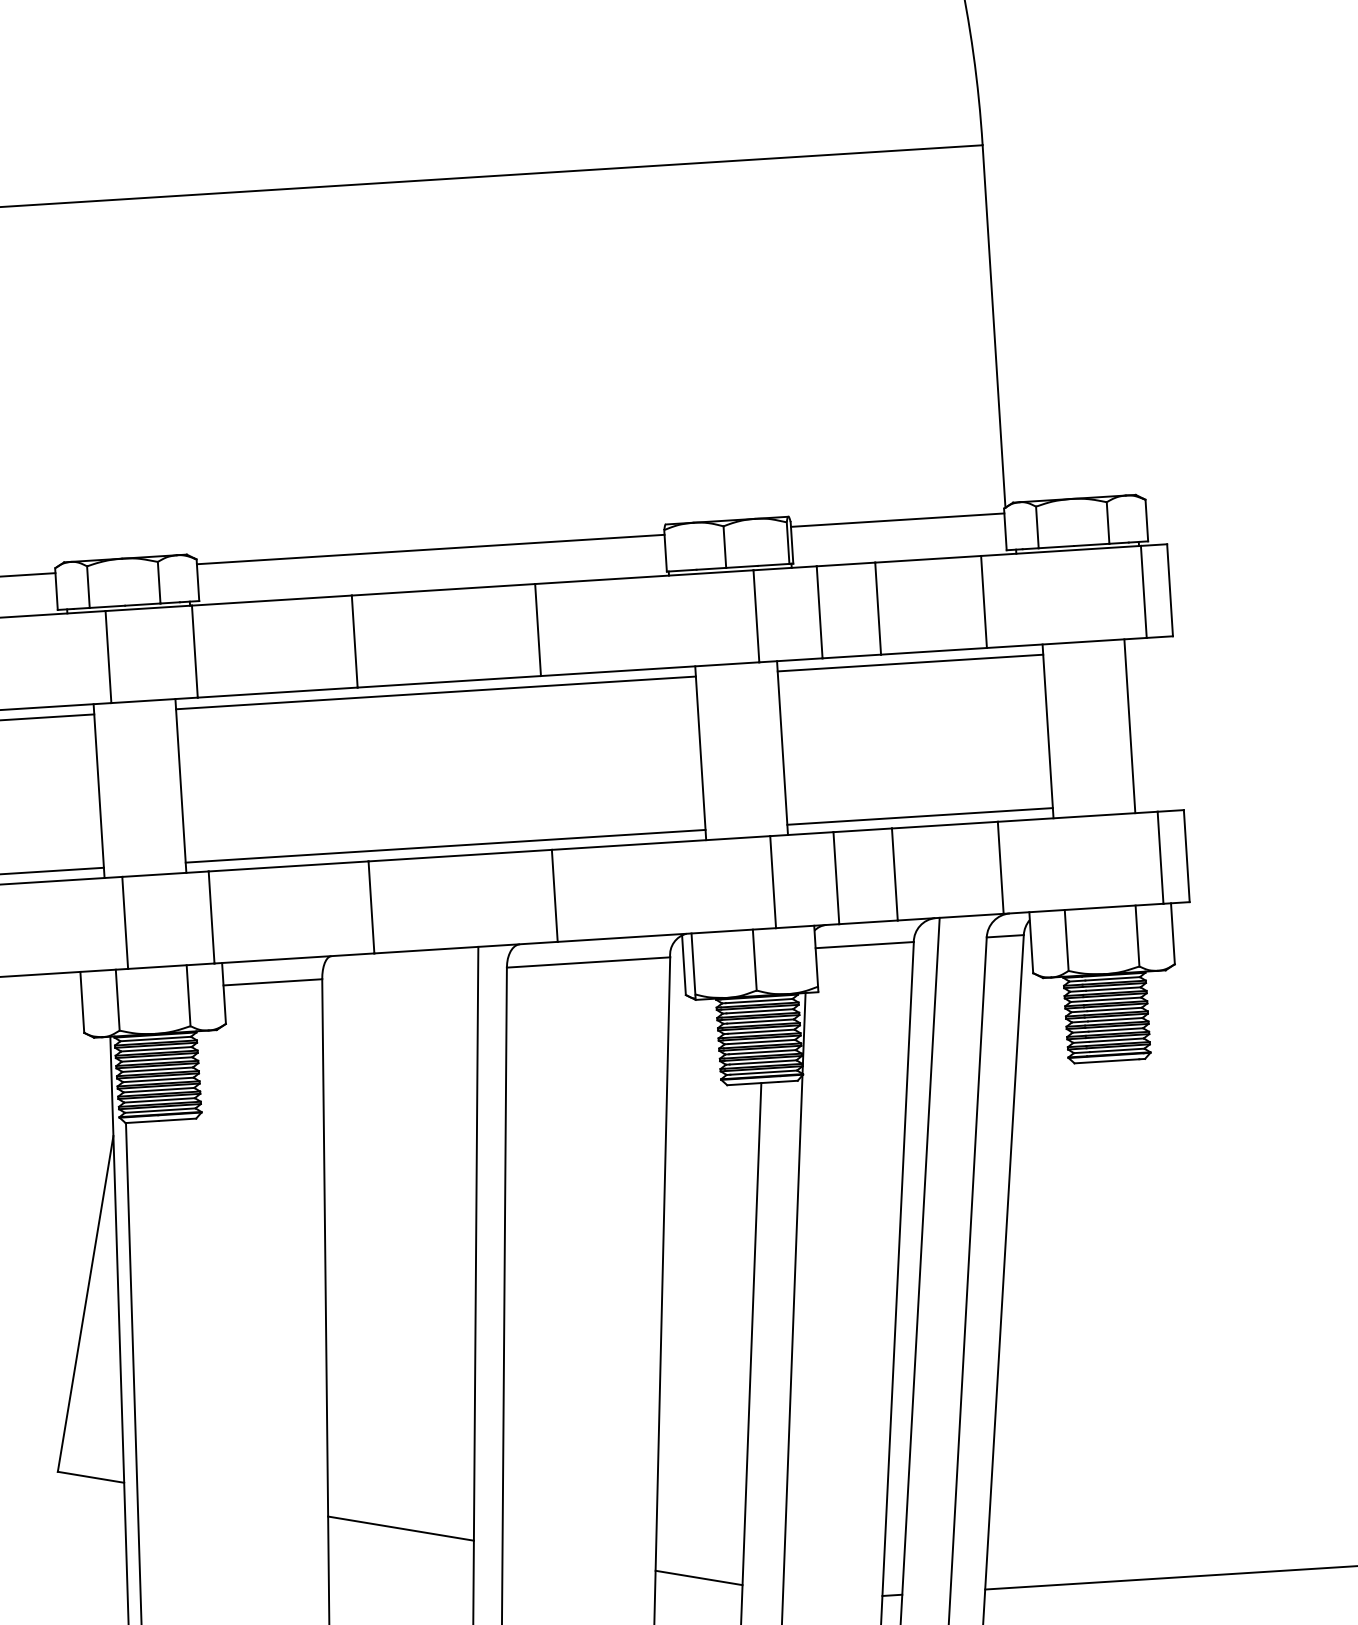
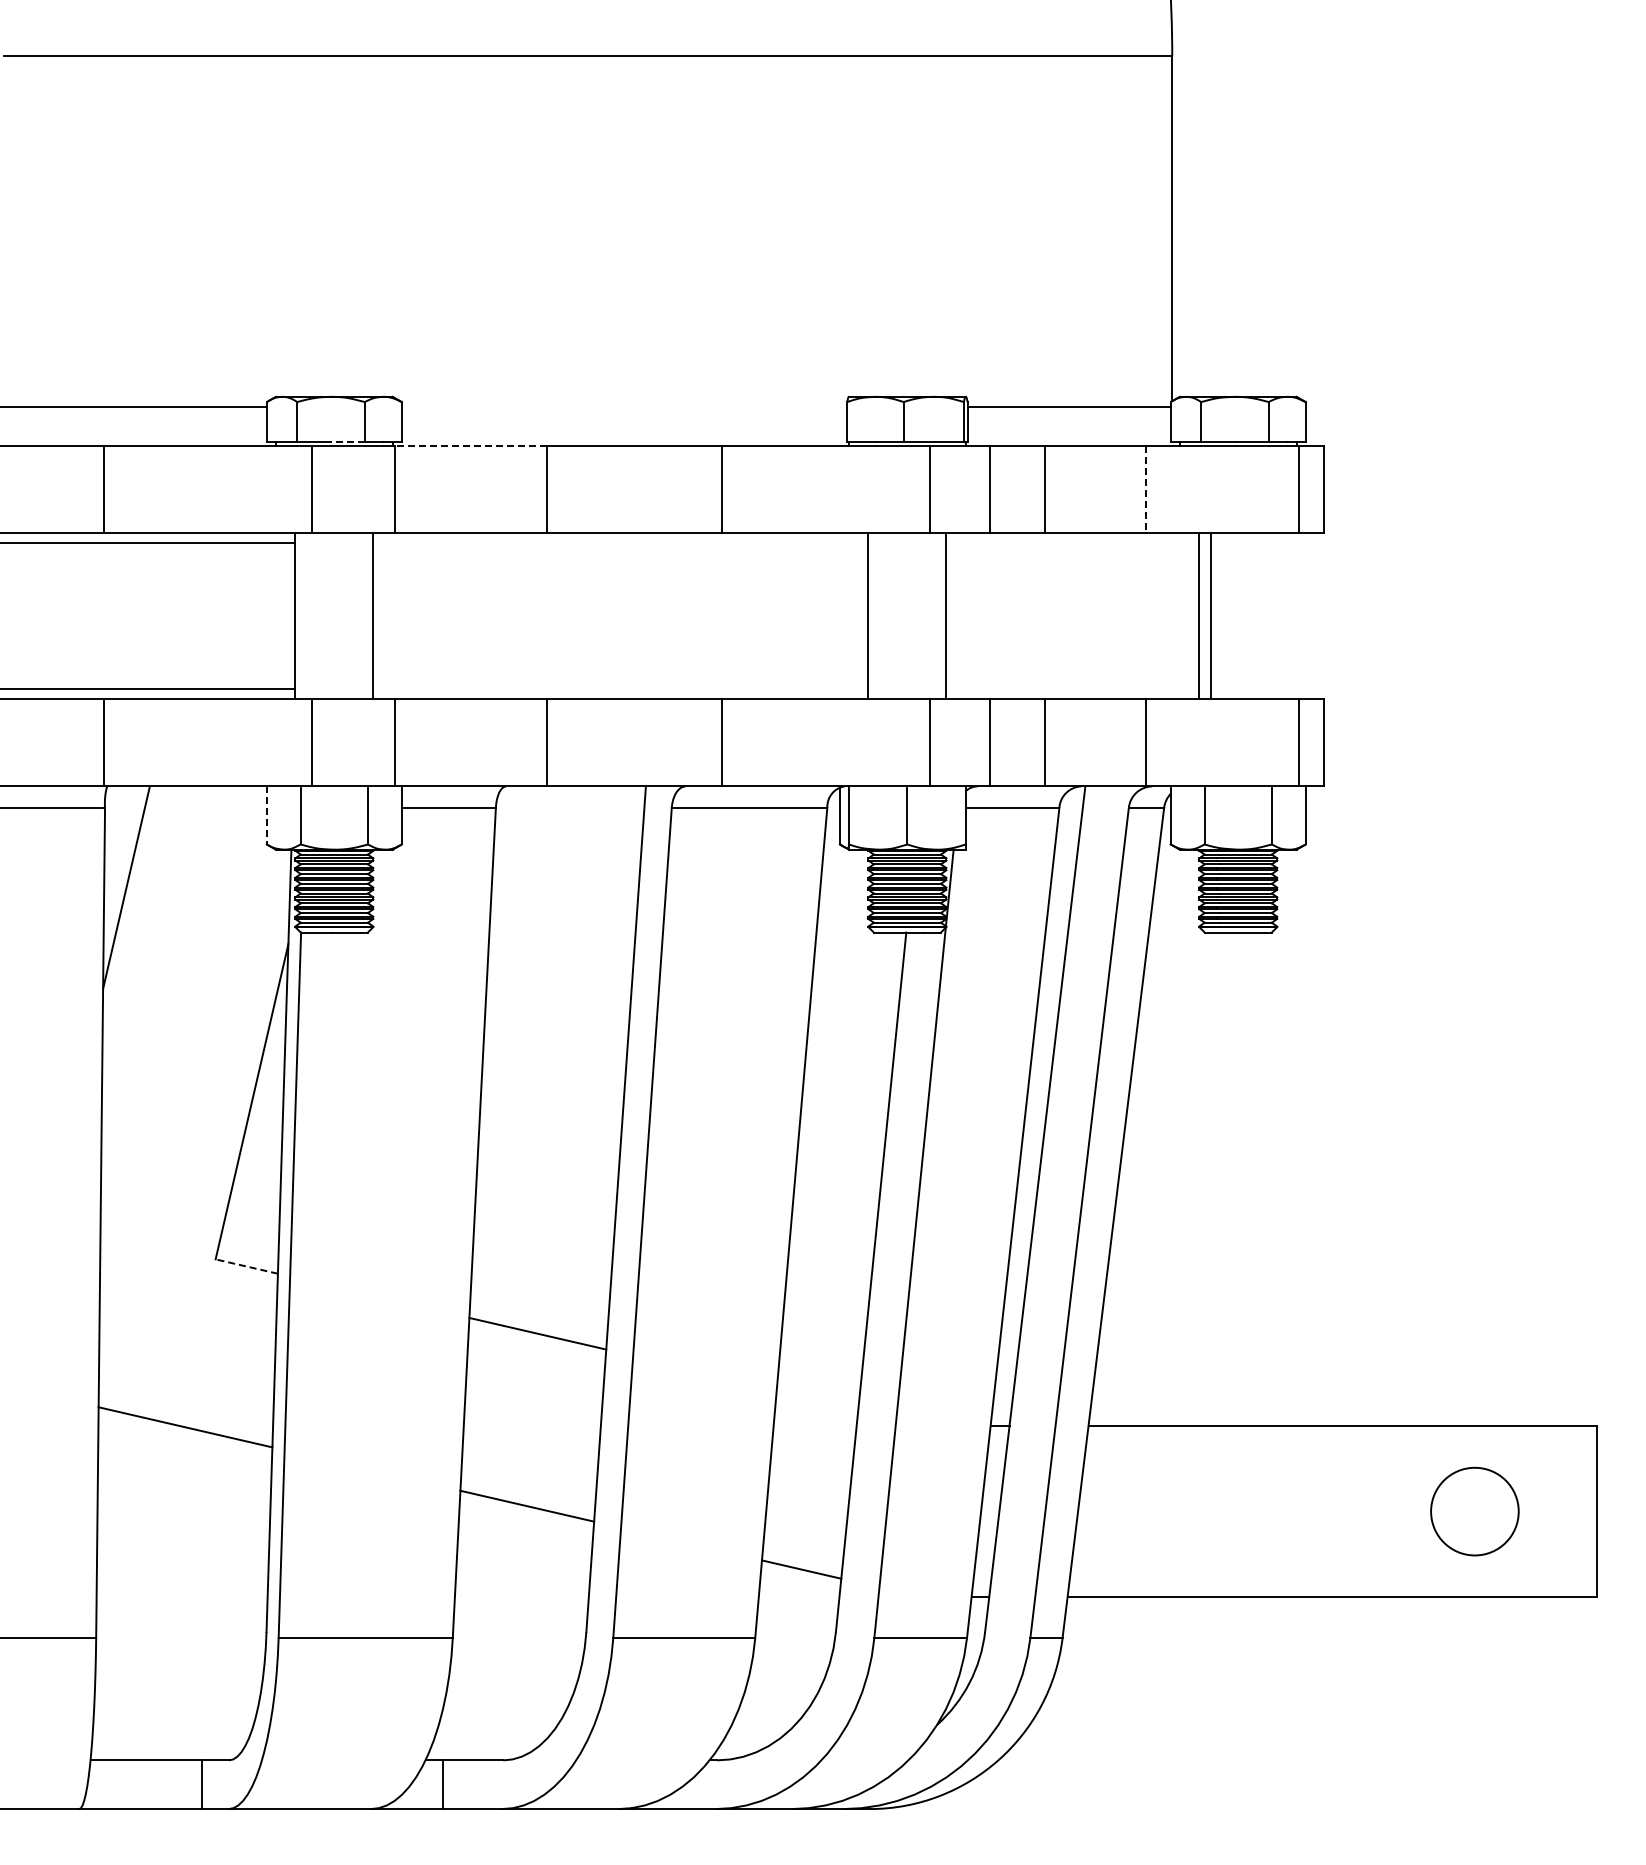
line: (430, 549) -> (624, 406), removed
line: (271, 600) -> (470, 445), solid -> dashed
line: (984, 602) -> (1146, 489), solid -> dashed
line: (143, 604) -> (348, 441), solid -> dashed
line: (910, 662) -> (1072, 542), removed
line: (435, 692) -> (620, 542), removed
line: (1130, 725) -> (1211, 615), moved
line: (919, 816) -> (1072, 689), removed
line: (445, 846) -> (620, 689), removed
line: (81, 1002) -> (266, 815), solid -> dashed
line: (90, 1477) -> (246, 1266), solid -> dashed
line: (698, 1577) -> (817, 1397), removed

